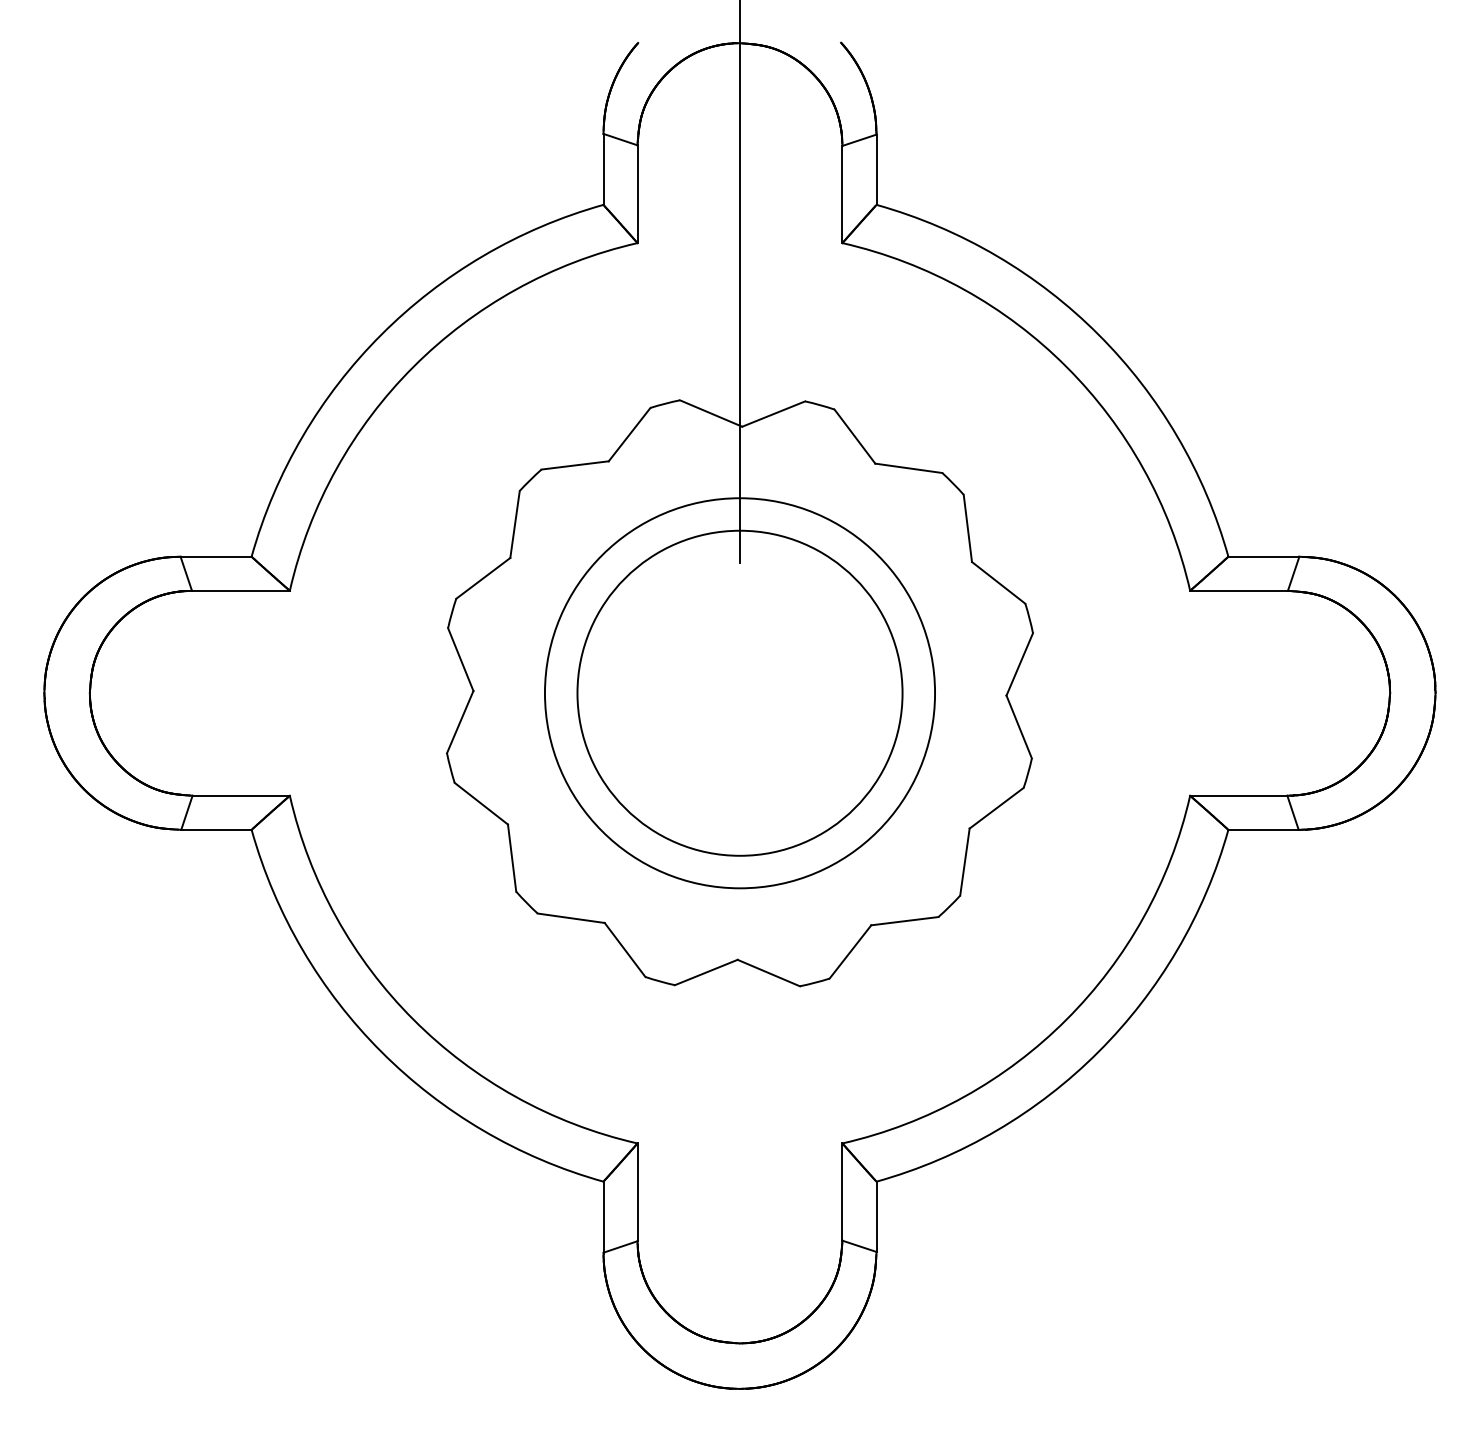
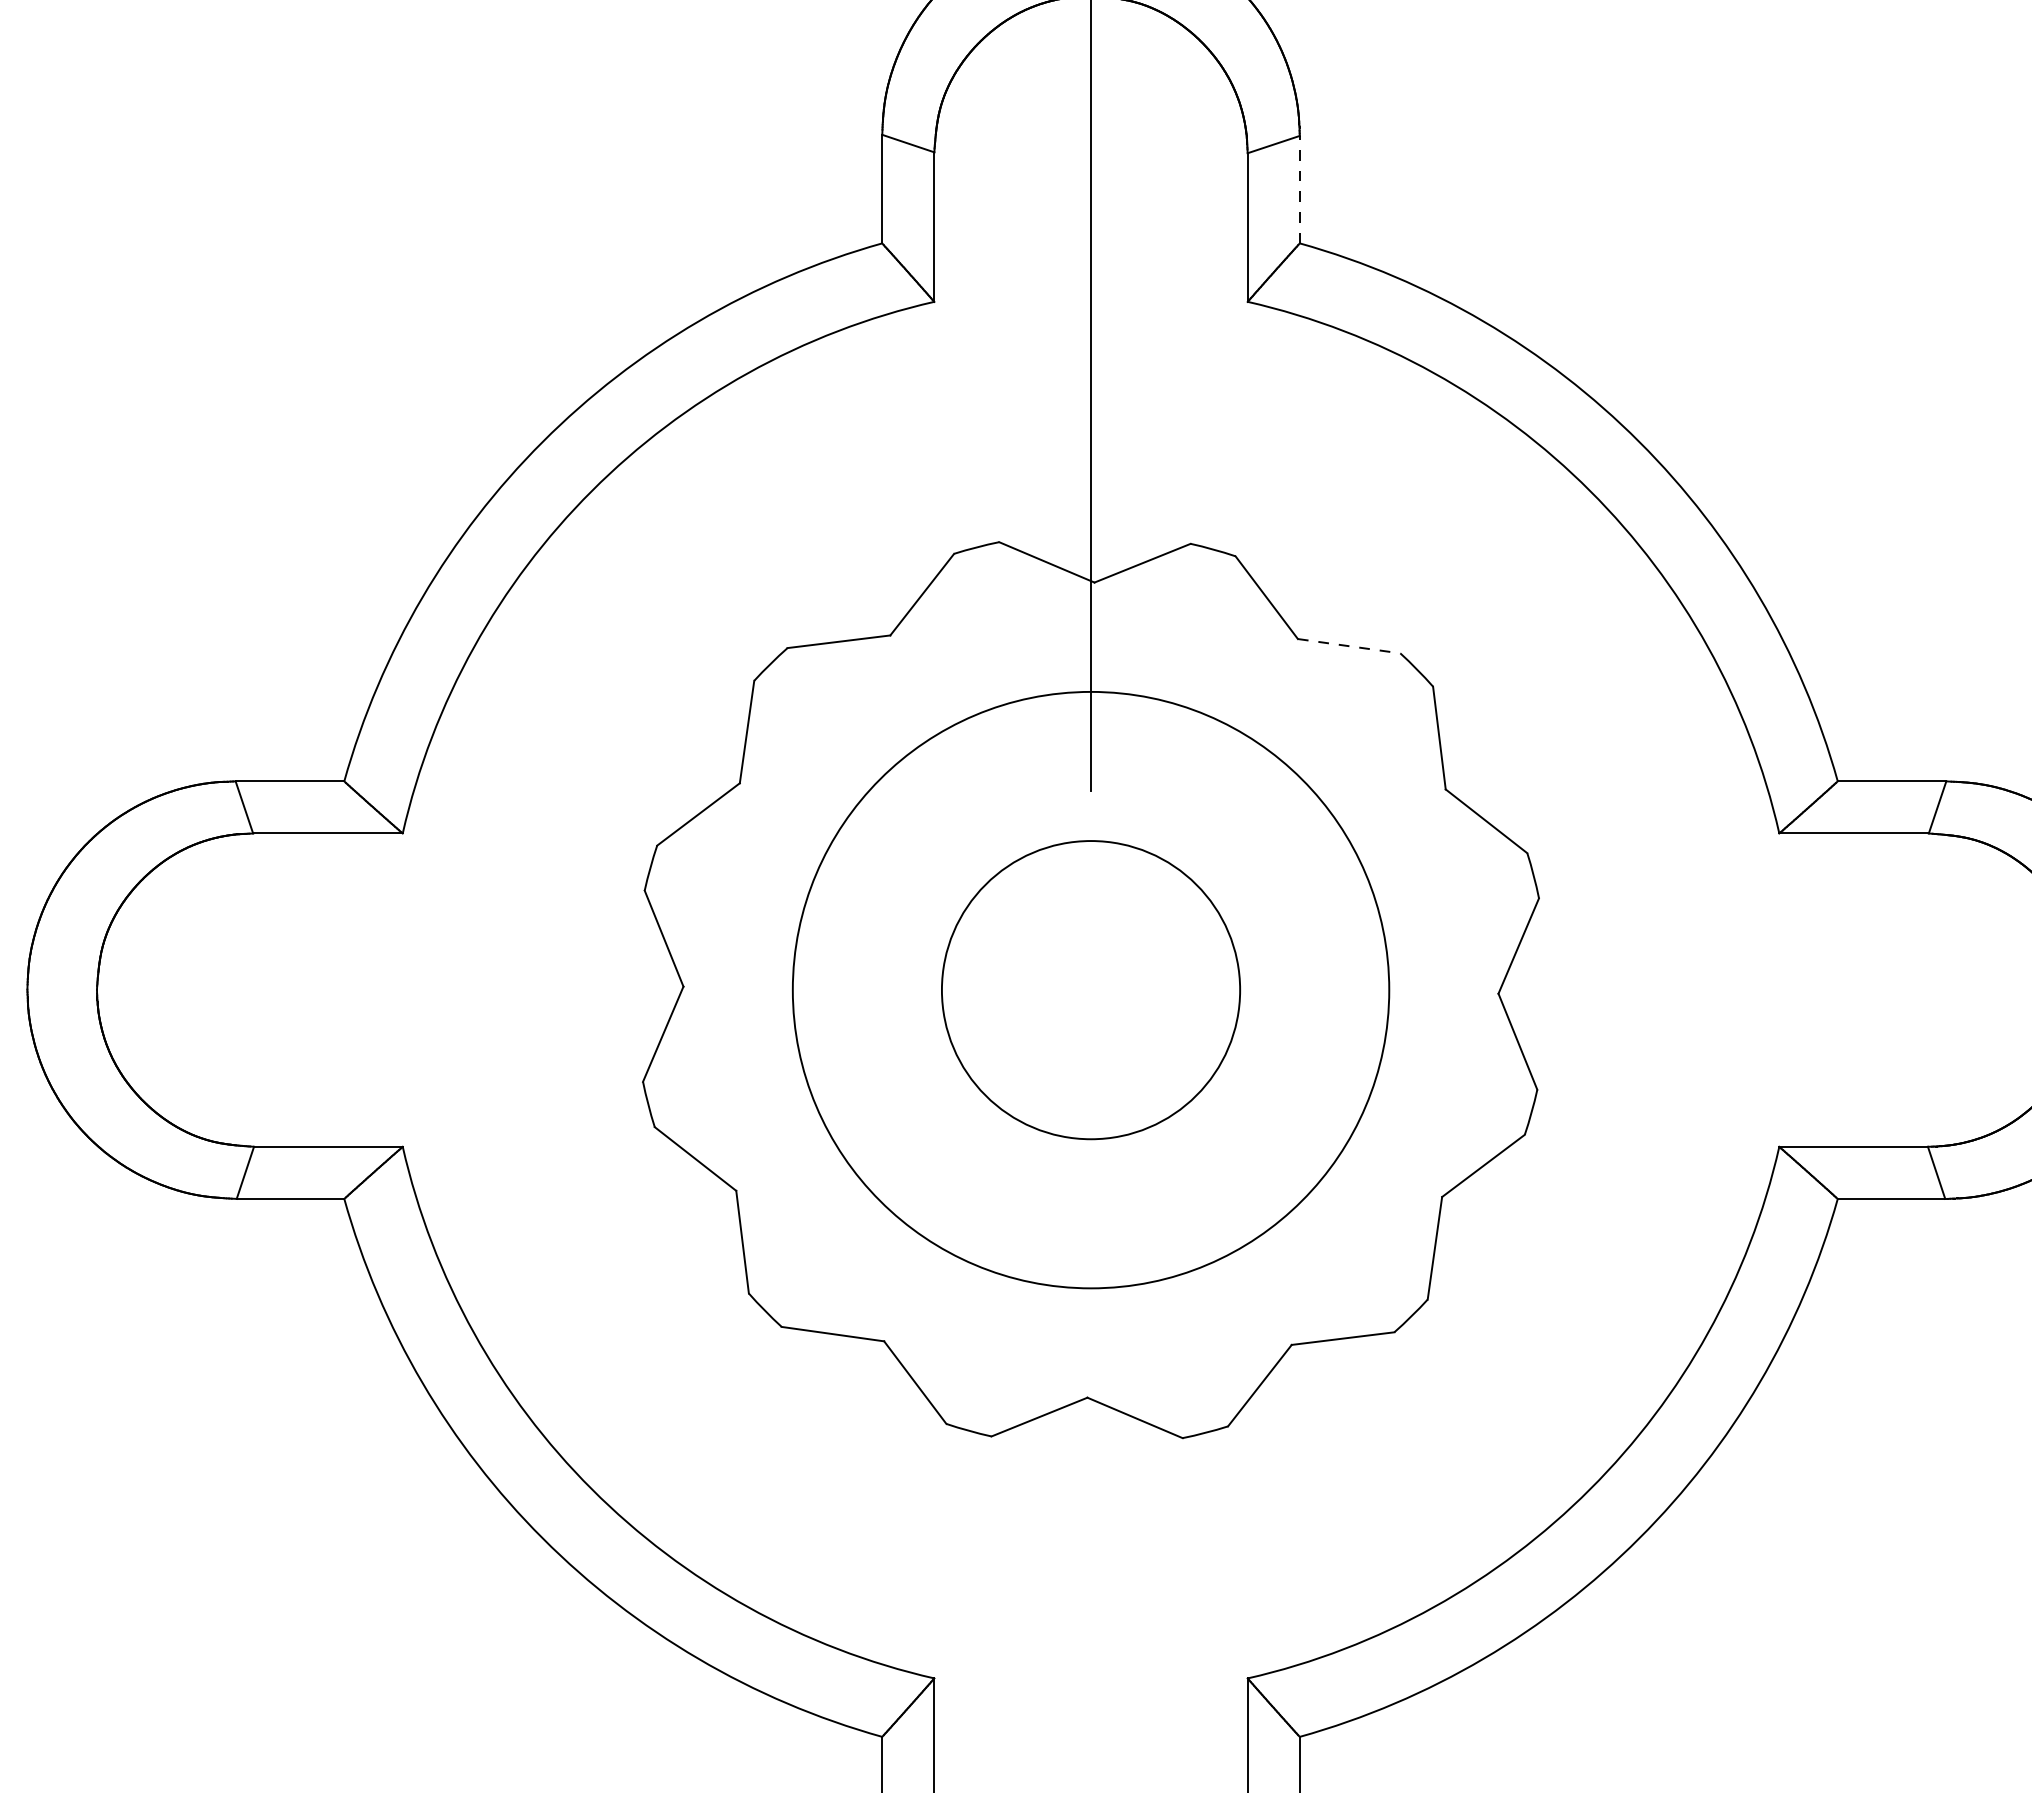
line: (876, 169) -> (1299, 189), solid -> dashed
line: (908, 468) -> (1348, 646), solid -> dashed
circle: (739, 692) -> (1090, 988), size x0.6

